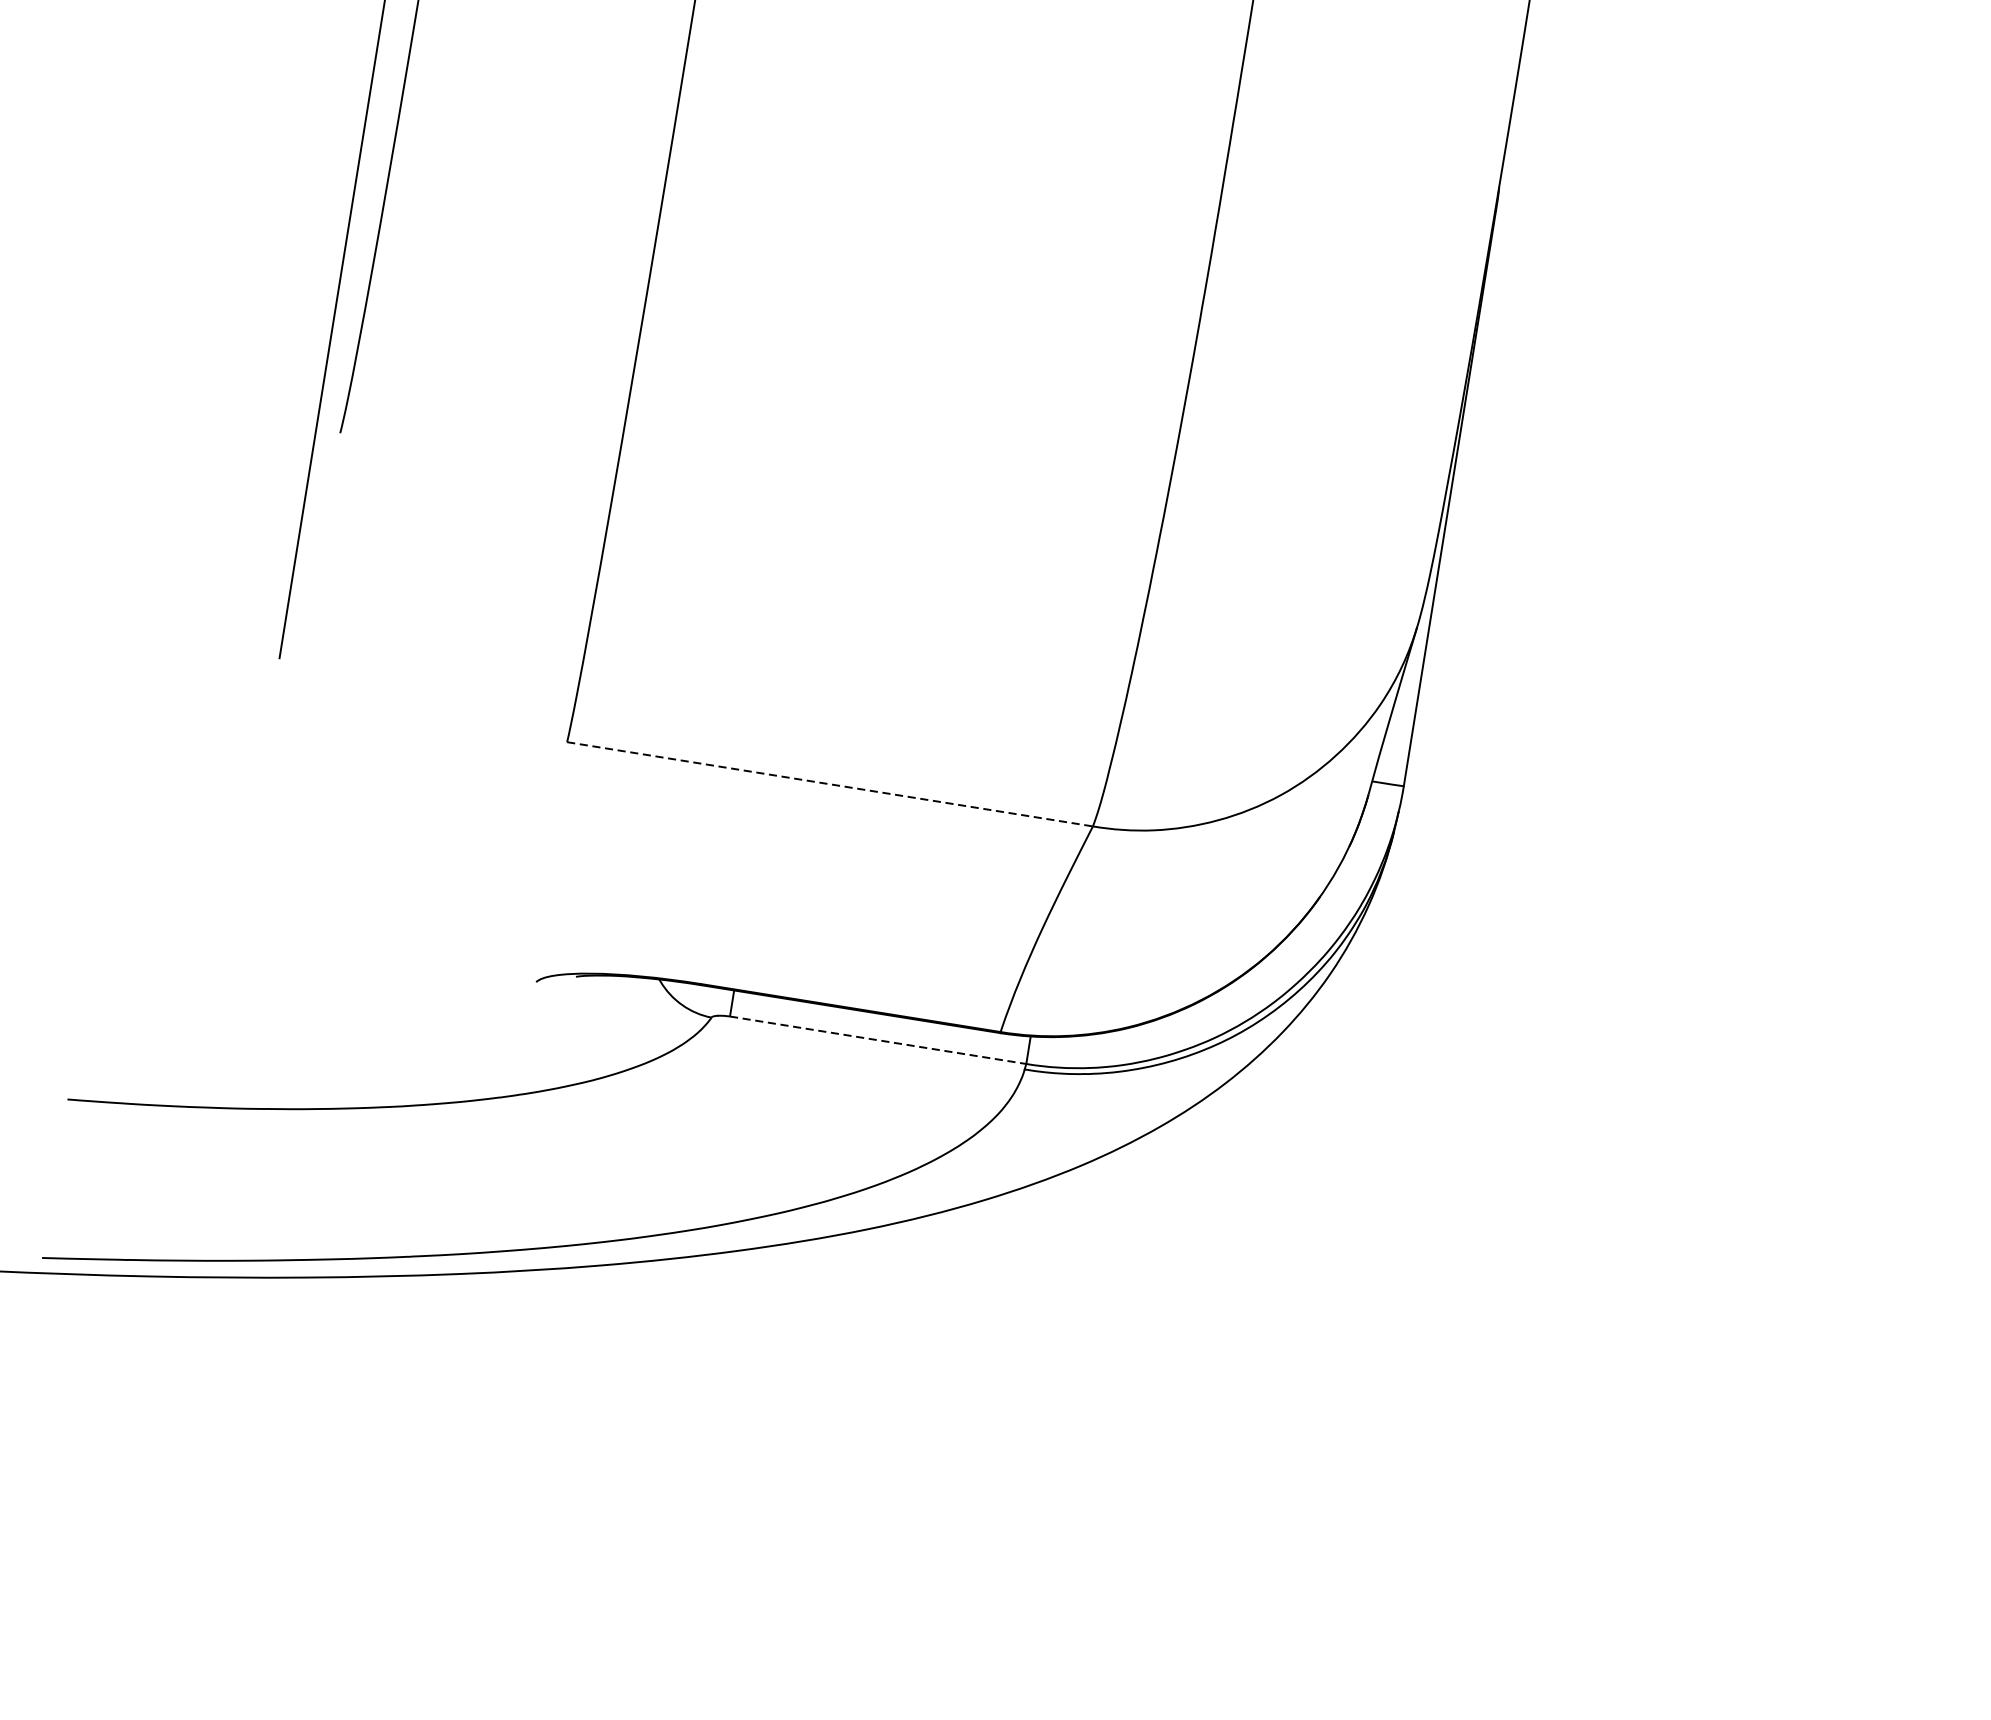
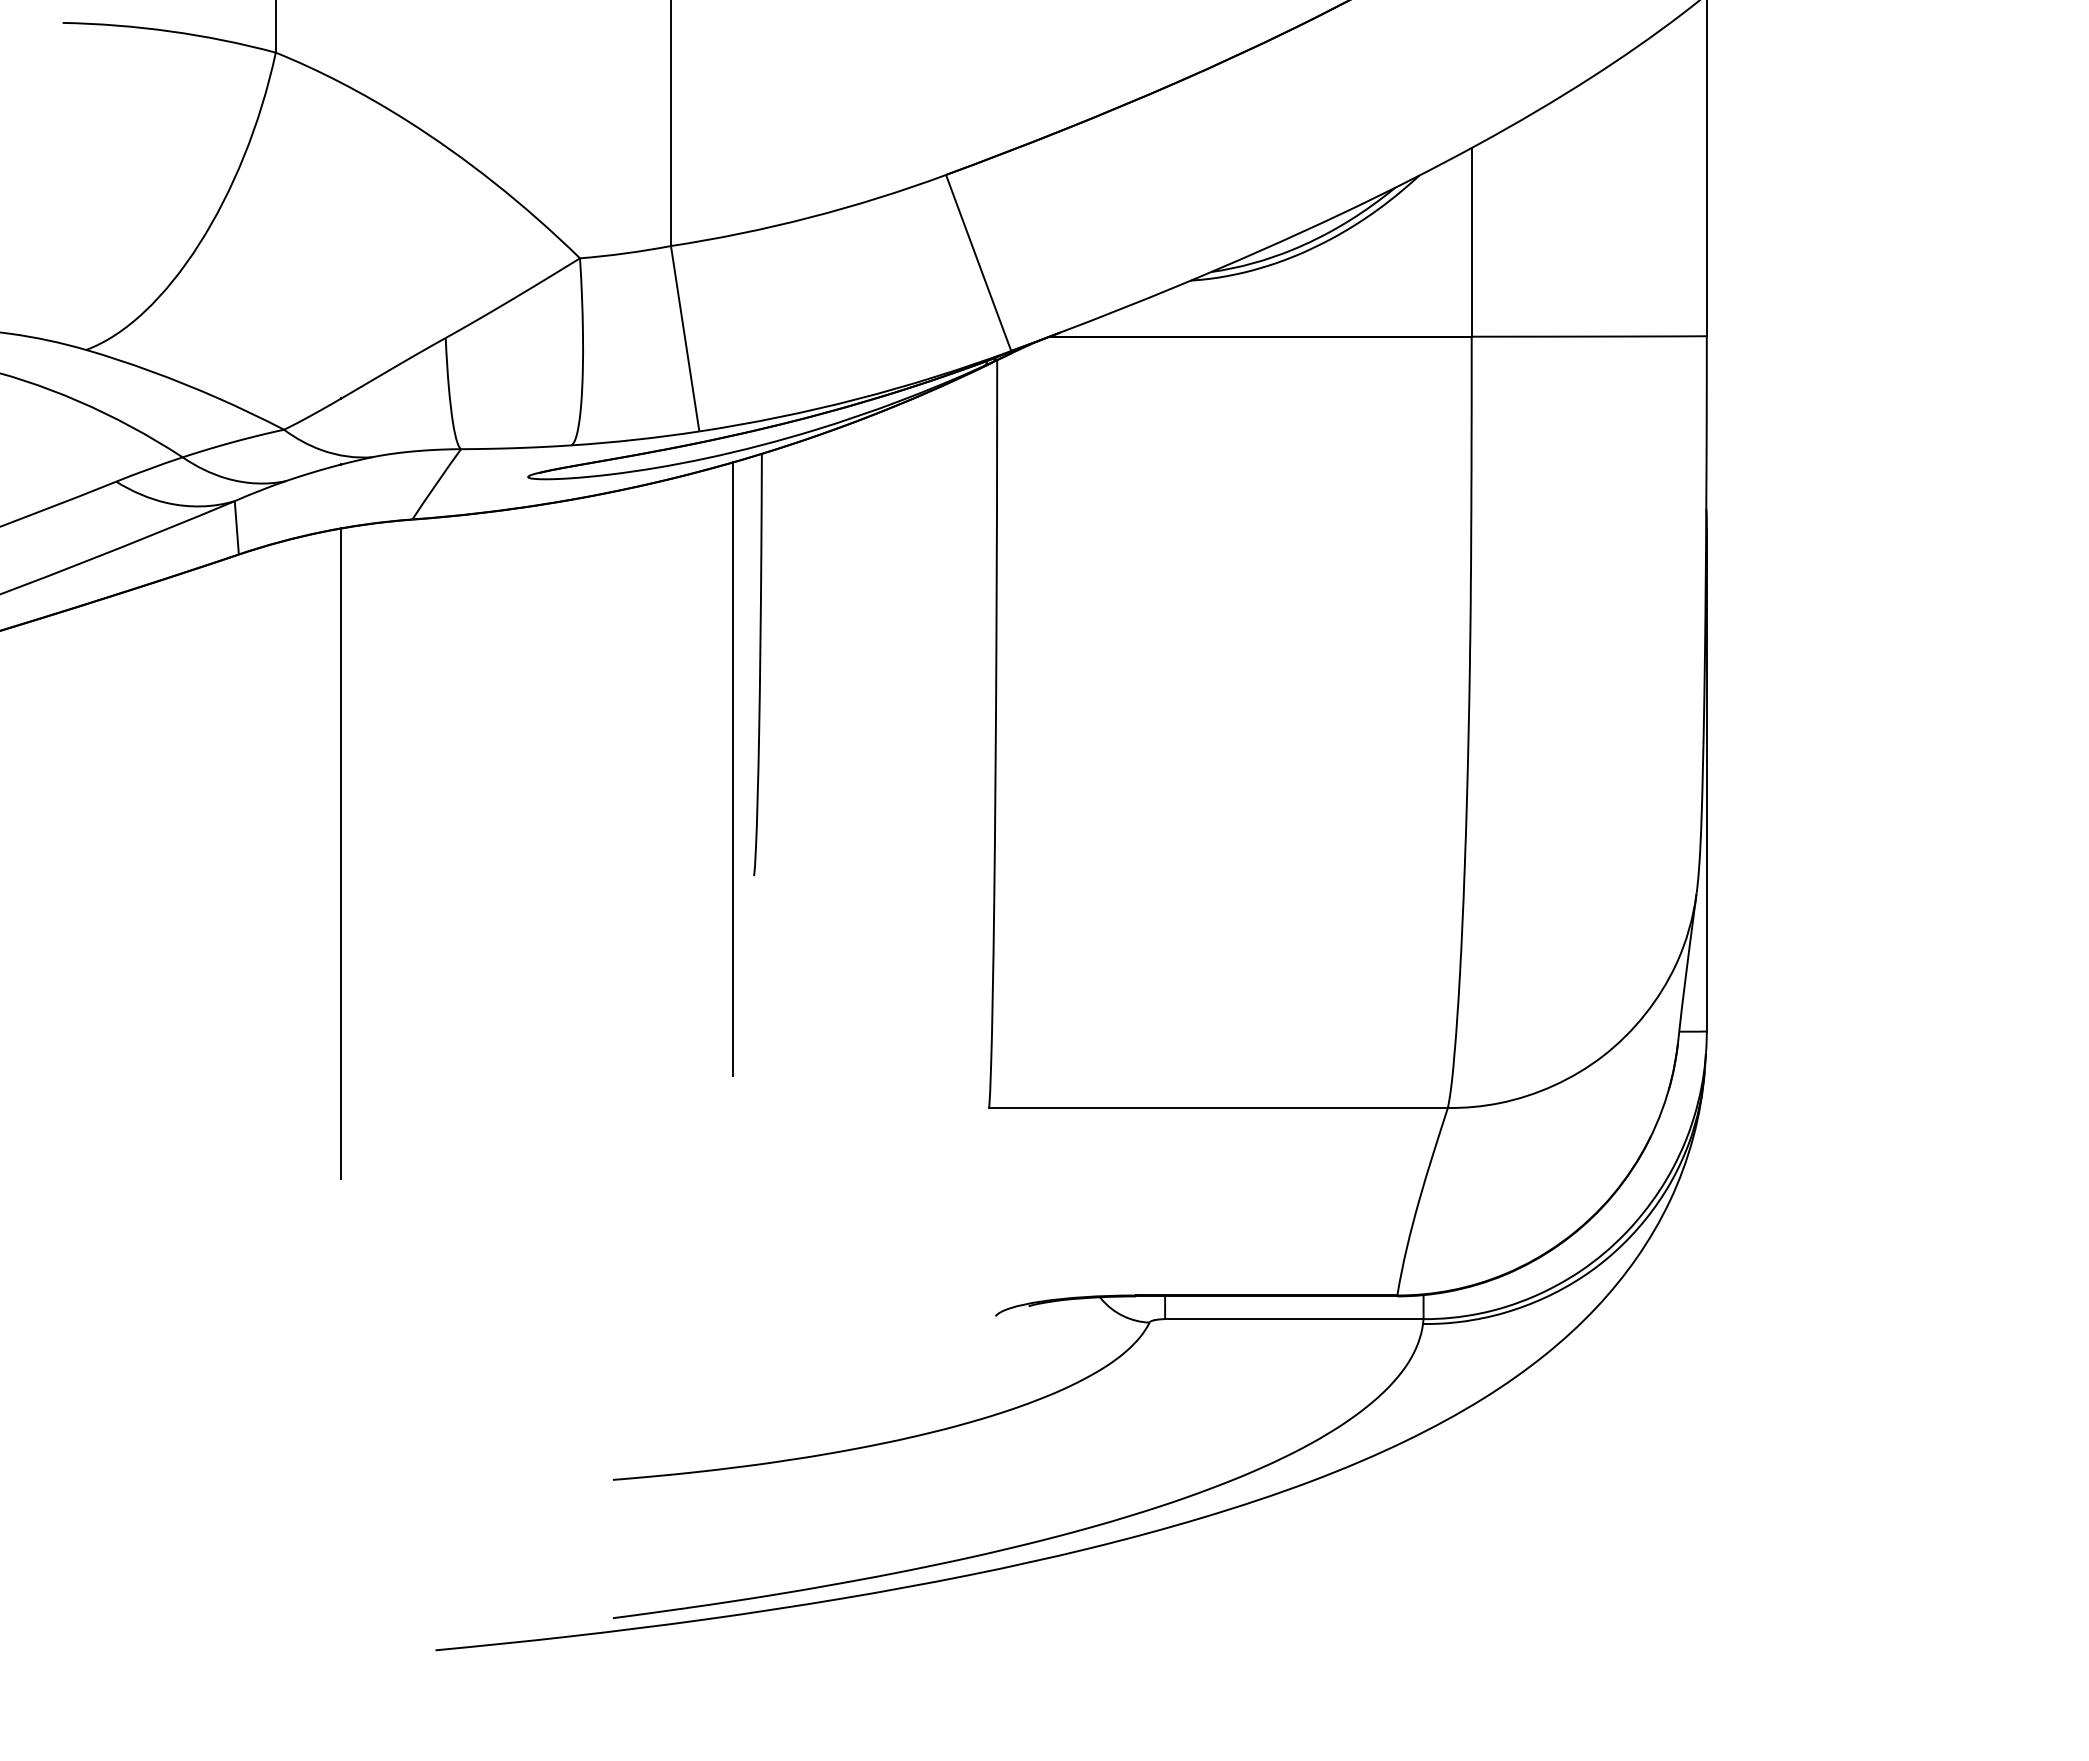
line: (831, 785) -> (1219, 1108), dashed -> solid
line: (878, 1040) -> (1294, 1319), dashed -> solid

